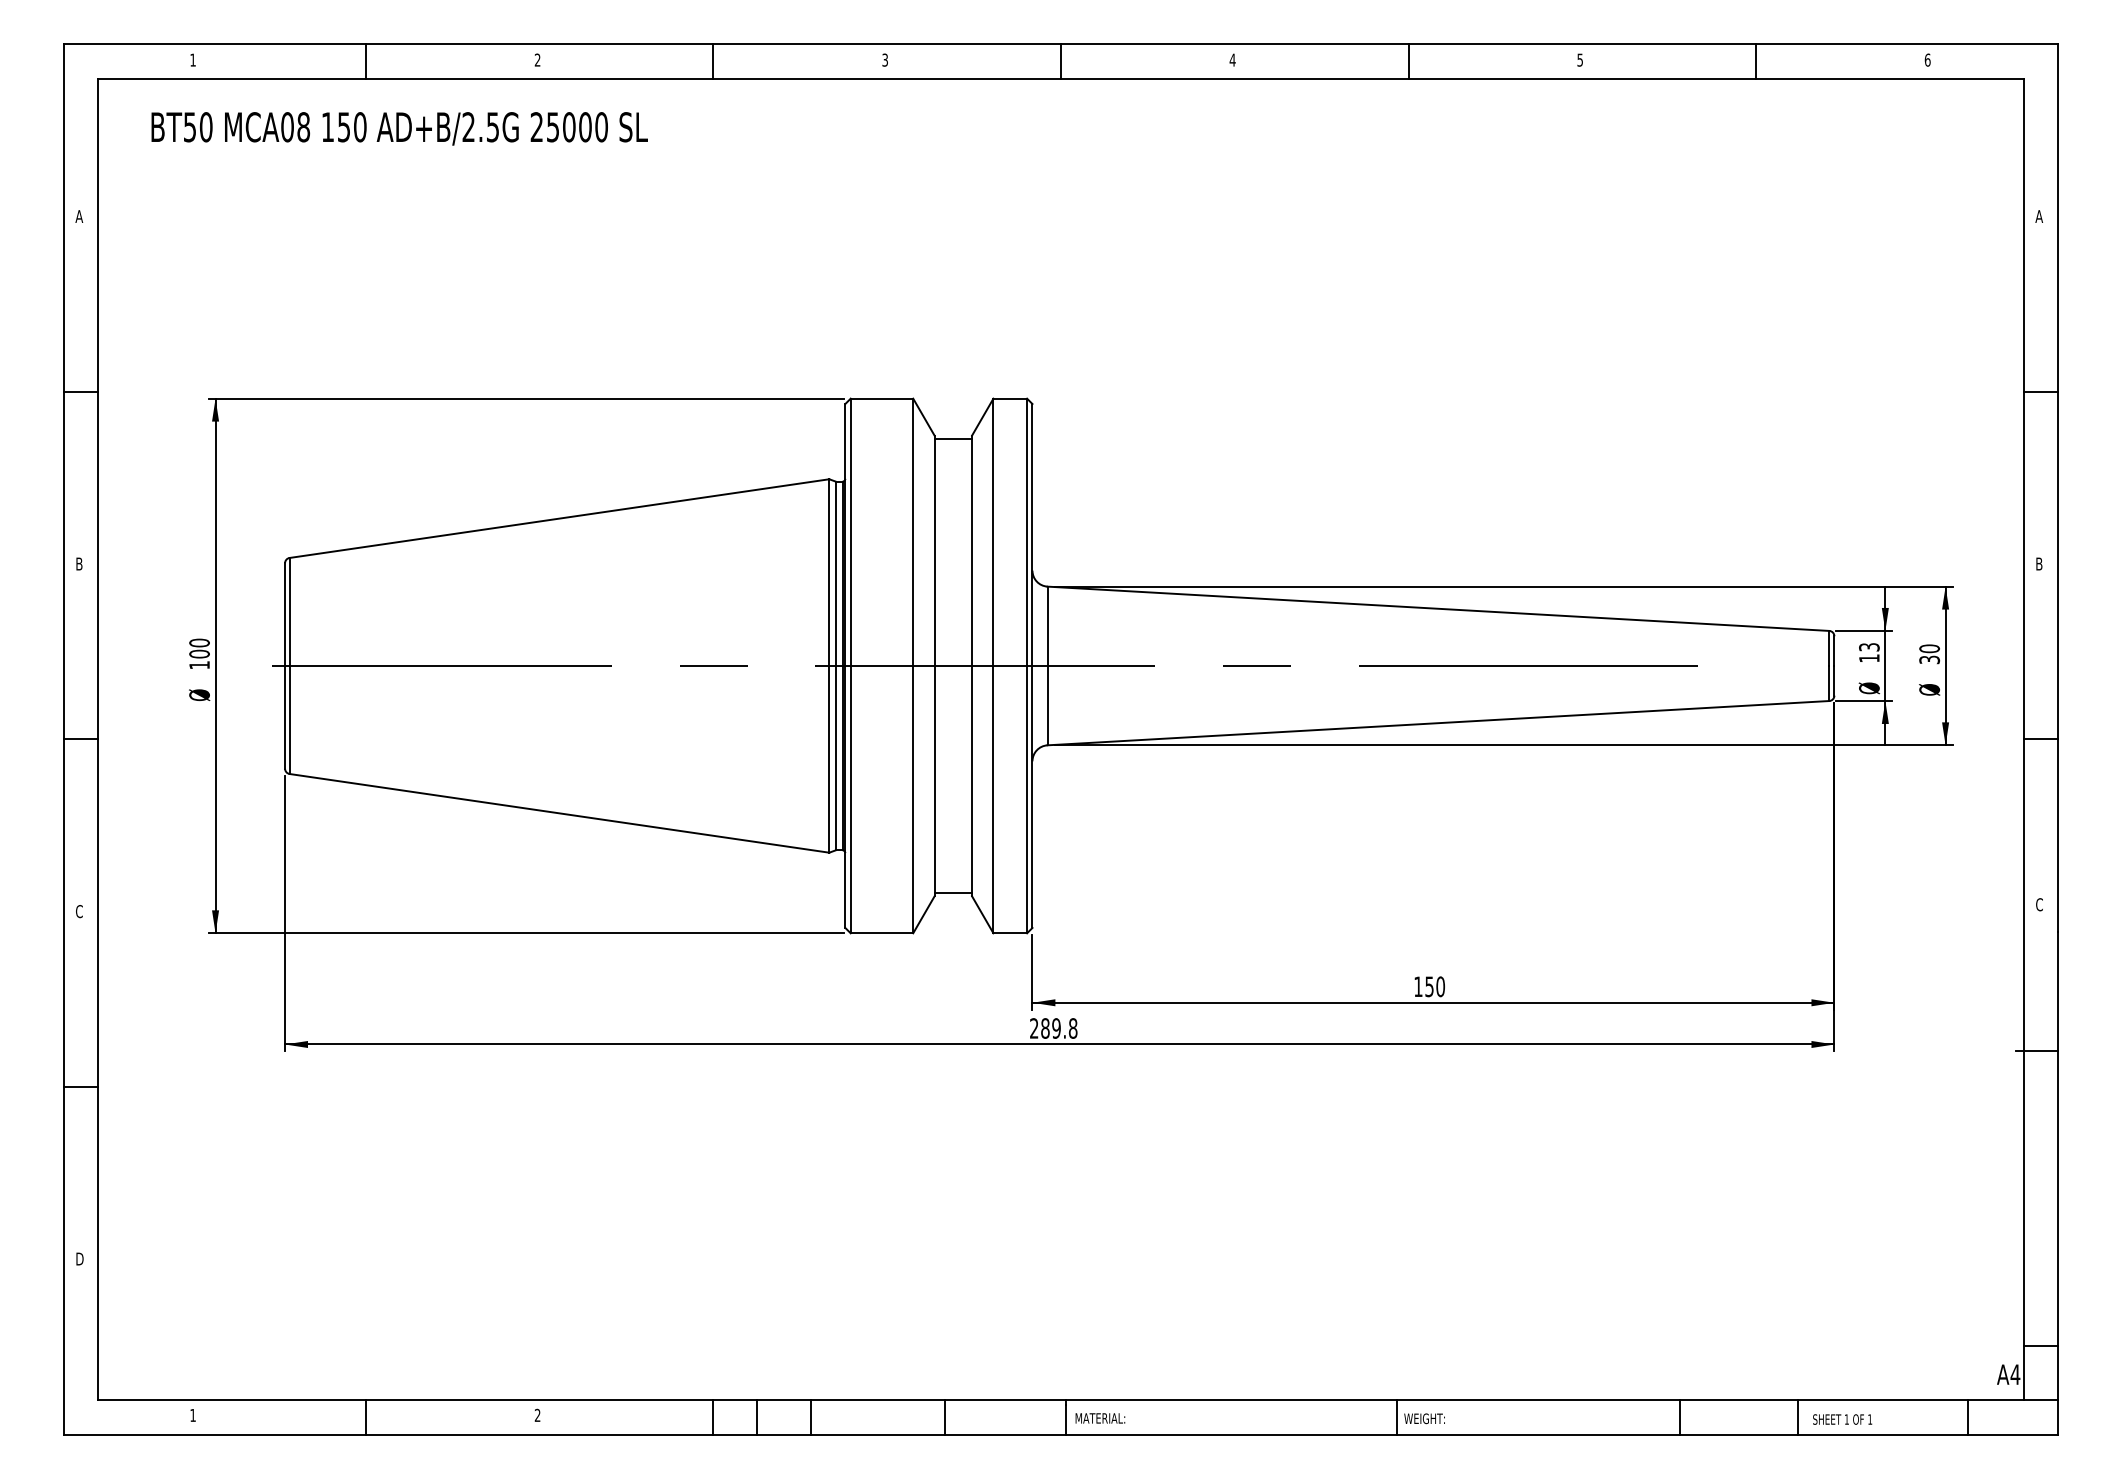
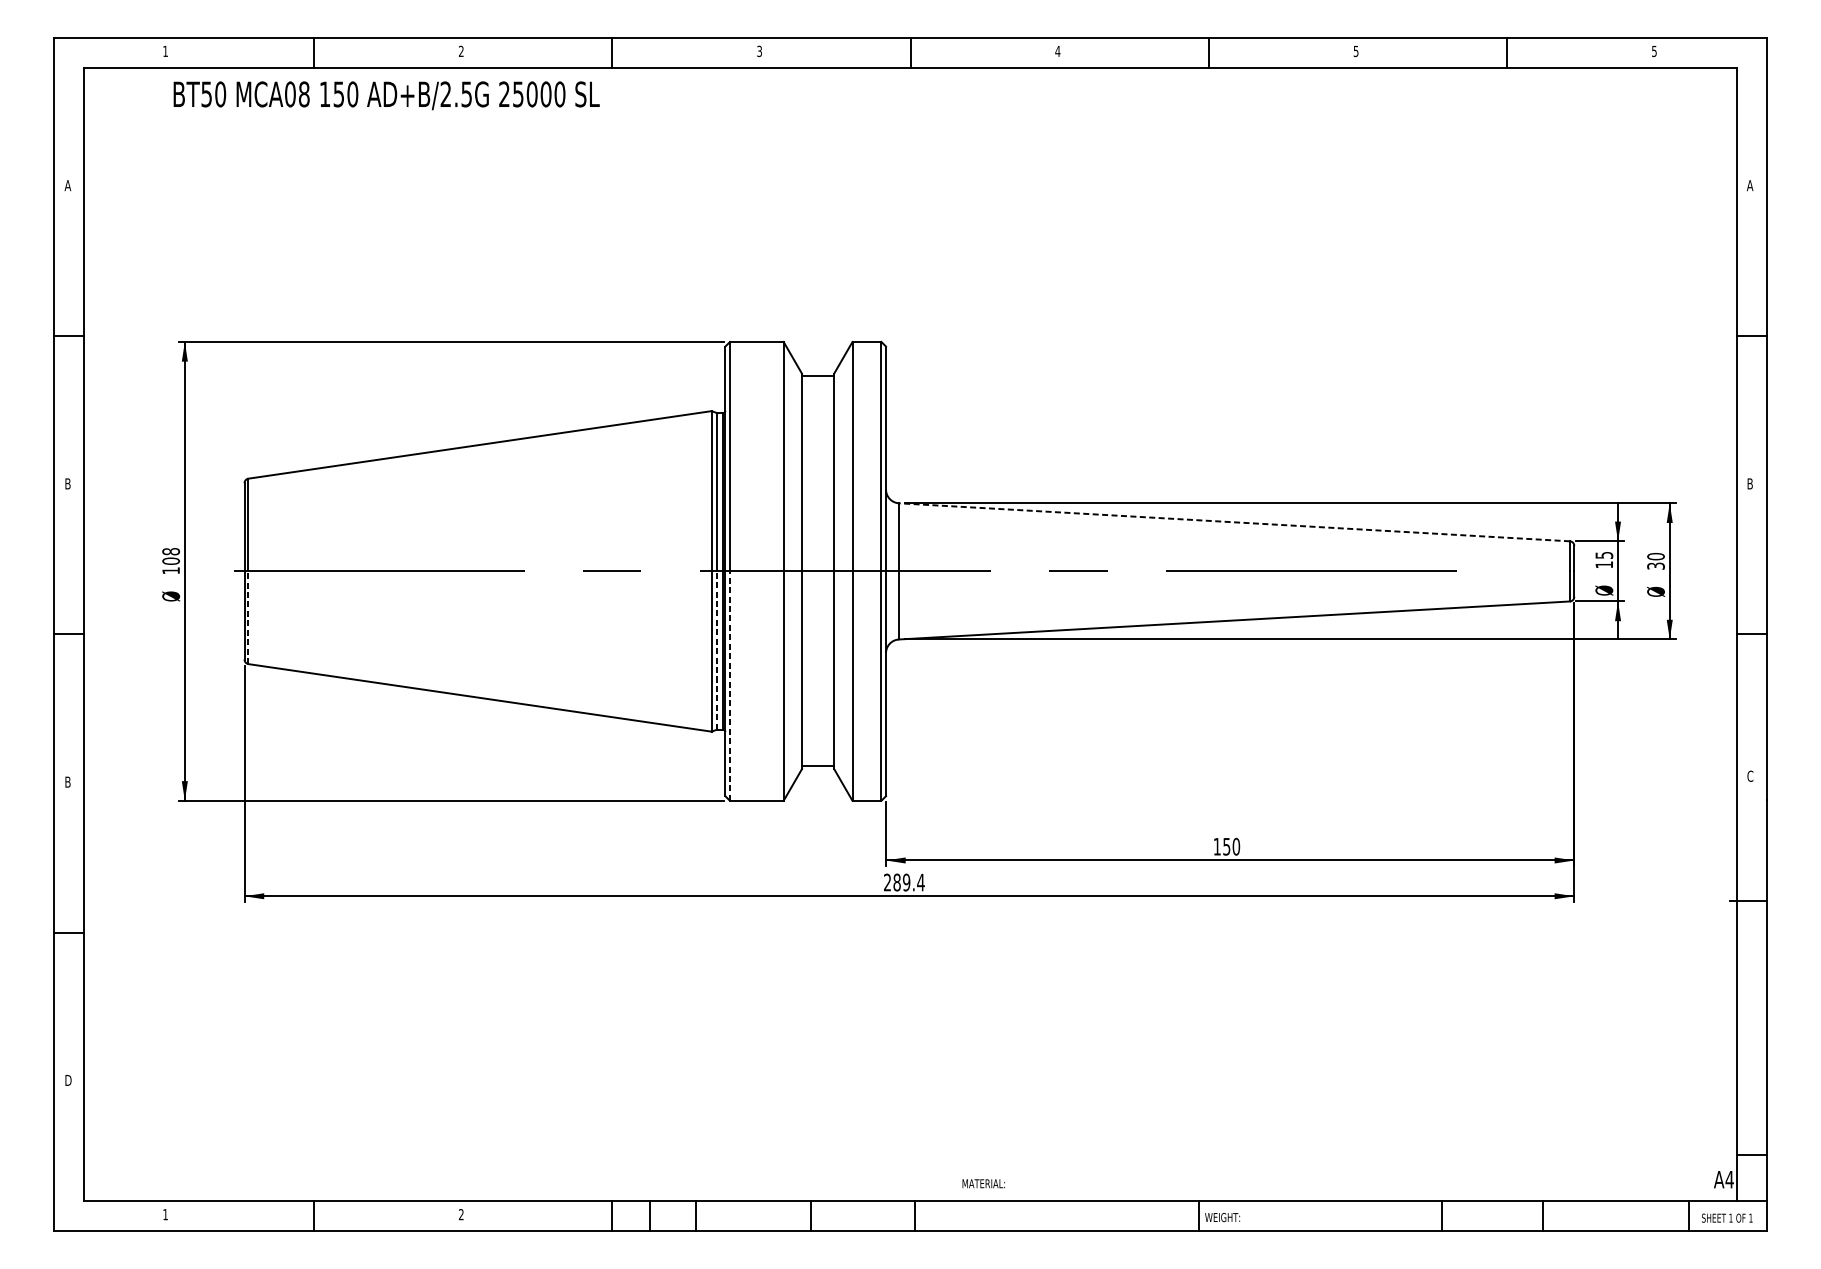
text: (1927, 59) -> (1654, 50), 6 -> 5
text: (399, 128) -> (386, 95), moved
line: (1438, 608) -> (1234, 522), solid -> dashed
text: (199, 642) -> (171, 551), 100 -> 108
text: (1868, 647) -> (1603, 555), 13 -> 15
line: (289, 719) -> (248, 617), solid -> dashed
line: (835, 757) -> (716, 649), solid -> dashed
line: (850, 799) -> (729, 685), solid -> dashed
text: (79, 911) -> (68, 782), C -> B
text: (1072, 1028) -> (920, 882), 289.8 -> 289.4
text: (1100, 1418) -> (983, 1183), moved
text: (1842, 1419) -> (1727, 1218), moved

